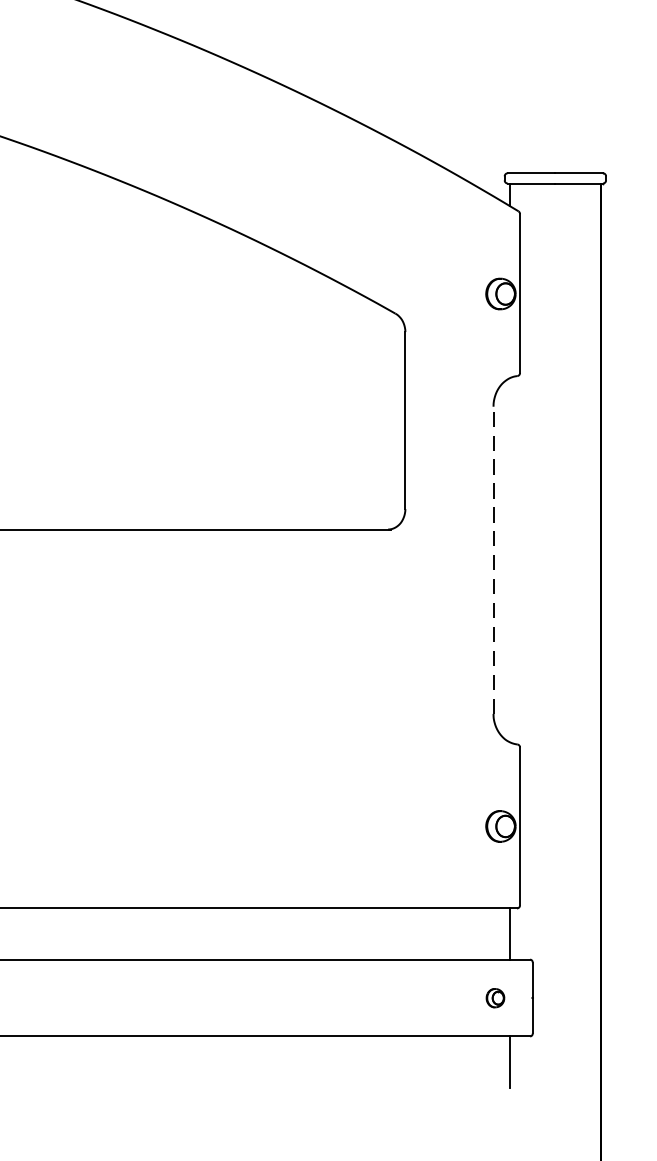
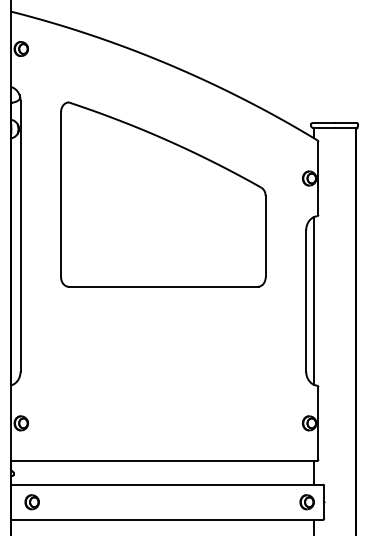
line: (494, 559) -> (306, 300), dashed -> solid
line: (509, 559) -> (313, 300), added
part: (494, 998) -> (306, 502), size x1.67

